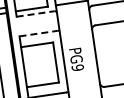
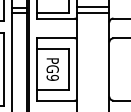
line: (36, 13) -> (56, 18), dashed -> solid
line: (39, 33) -> (56, 38), dashed -> solid
text: (76, 59) -> (52, 69), moved

